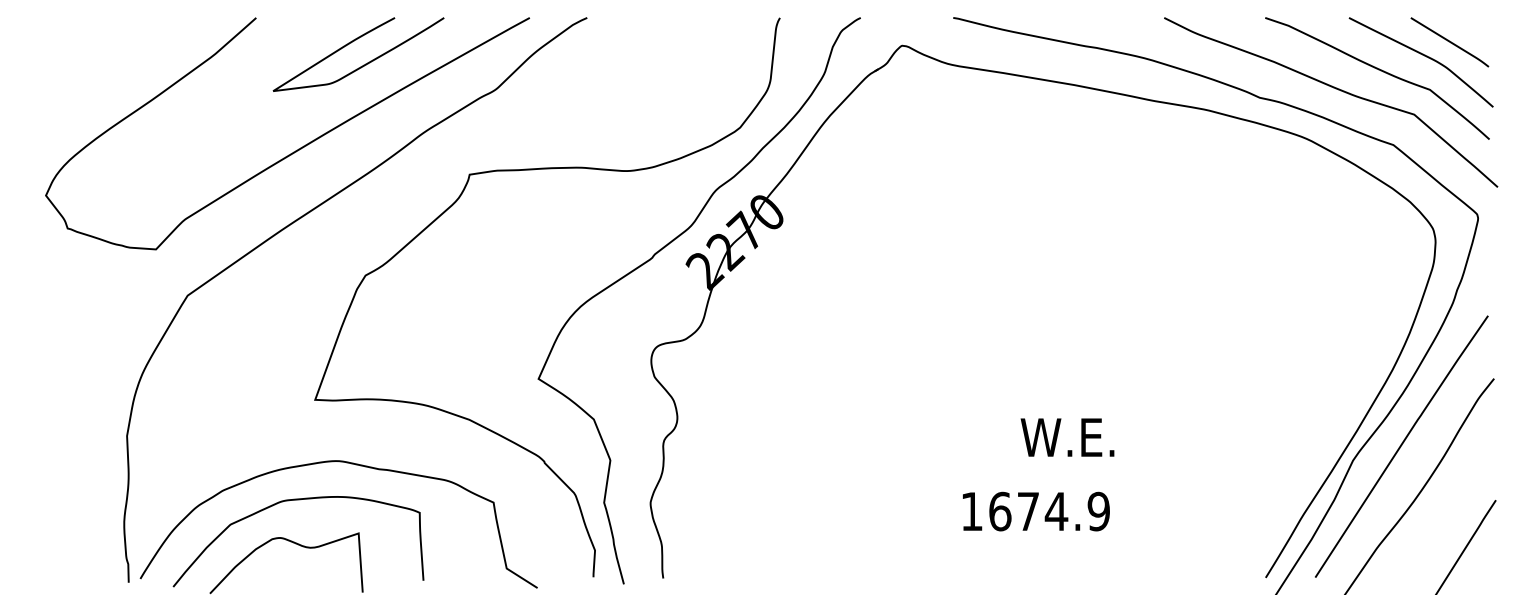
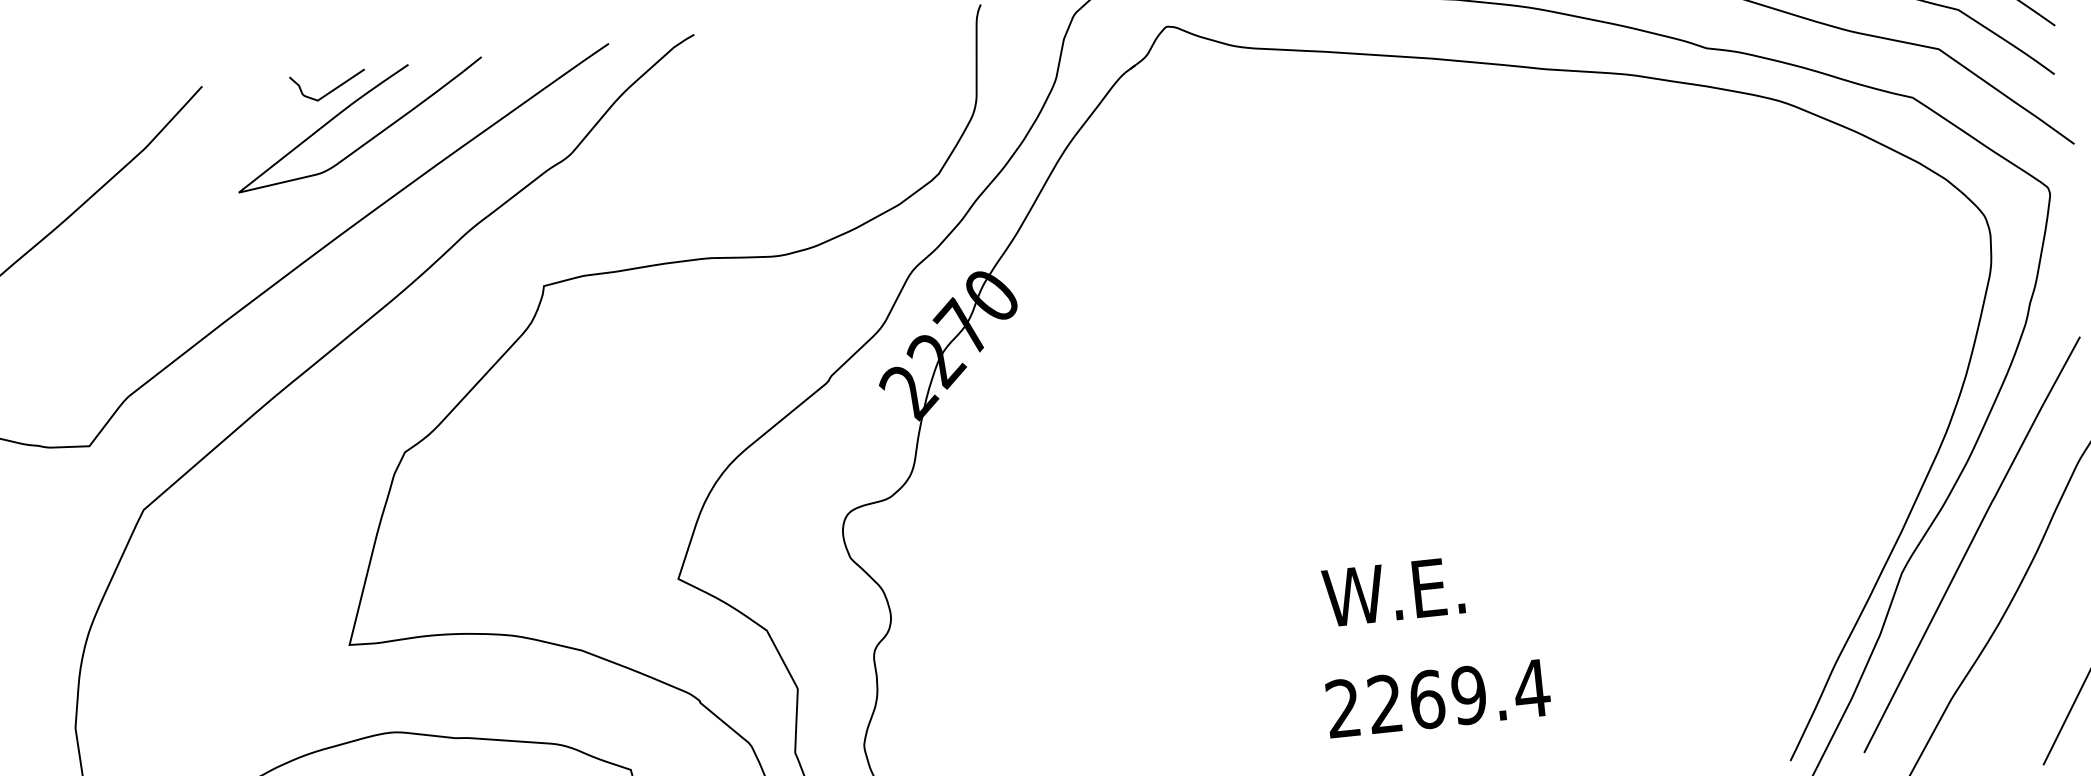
curve: (341, 29) -> (330, 90), added
text: (1067, 437) -> (1393, 591), moved
text: (1035, 511) -> (1437, 698), 1674.9 -> 2269.4

